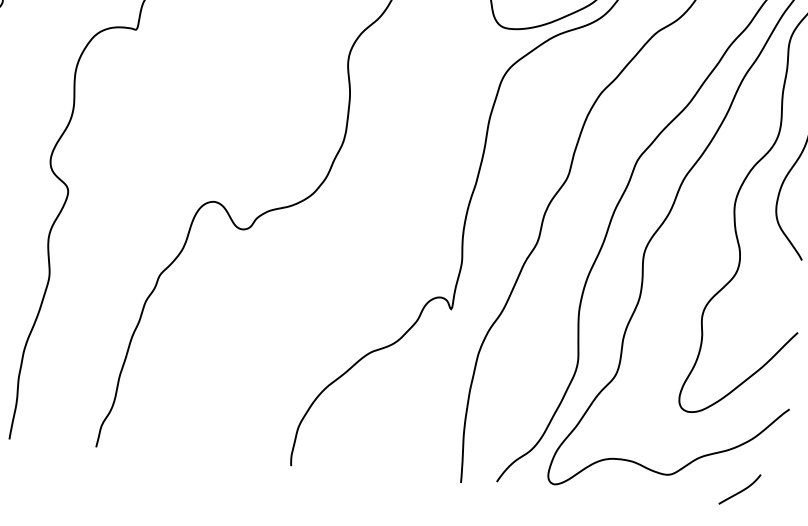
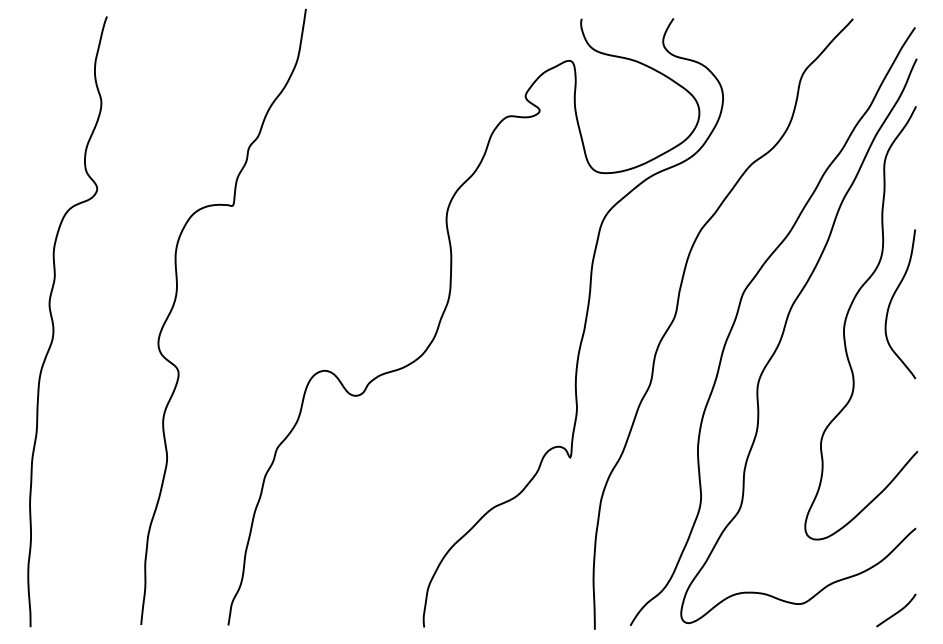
curve: (741, 490) -> (897, 611), moved

